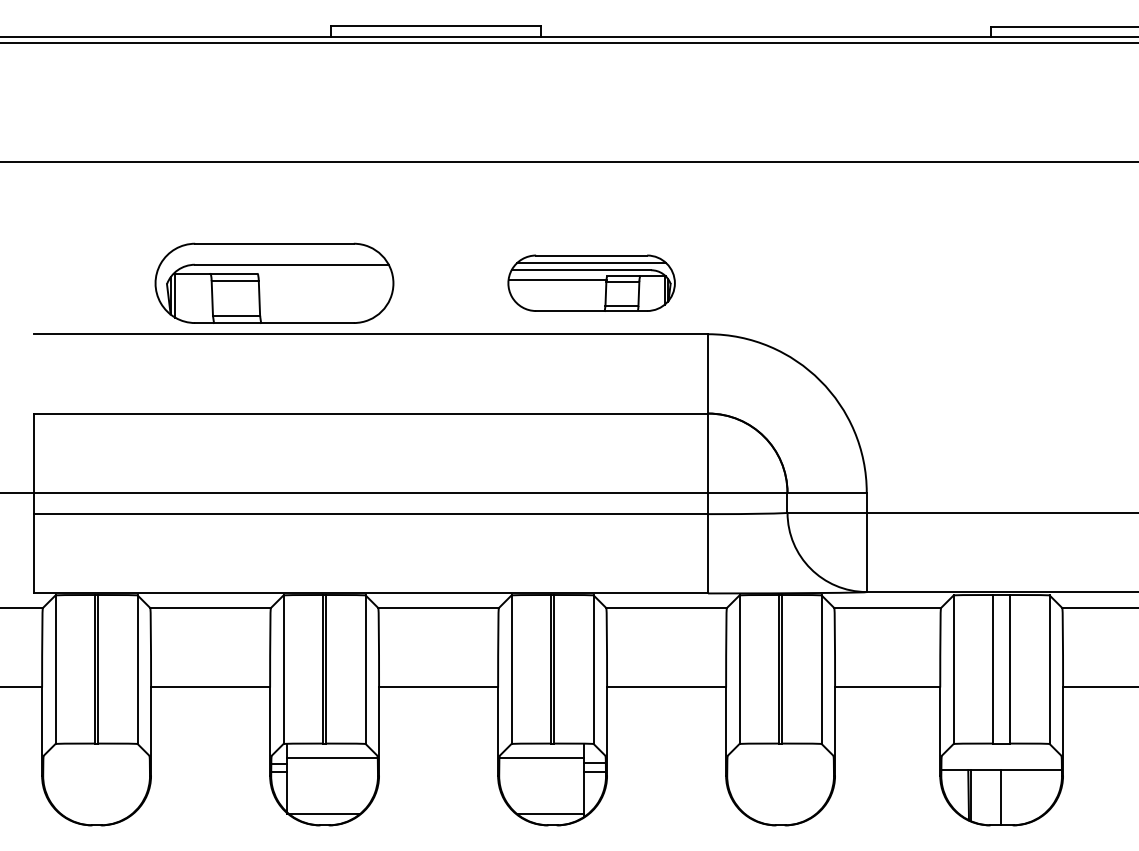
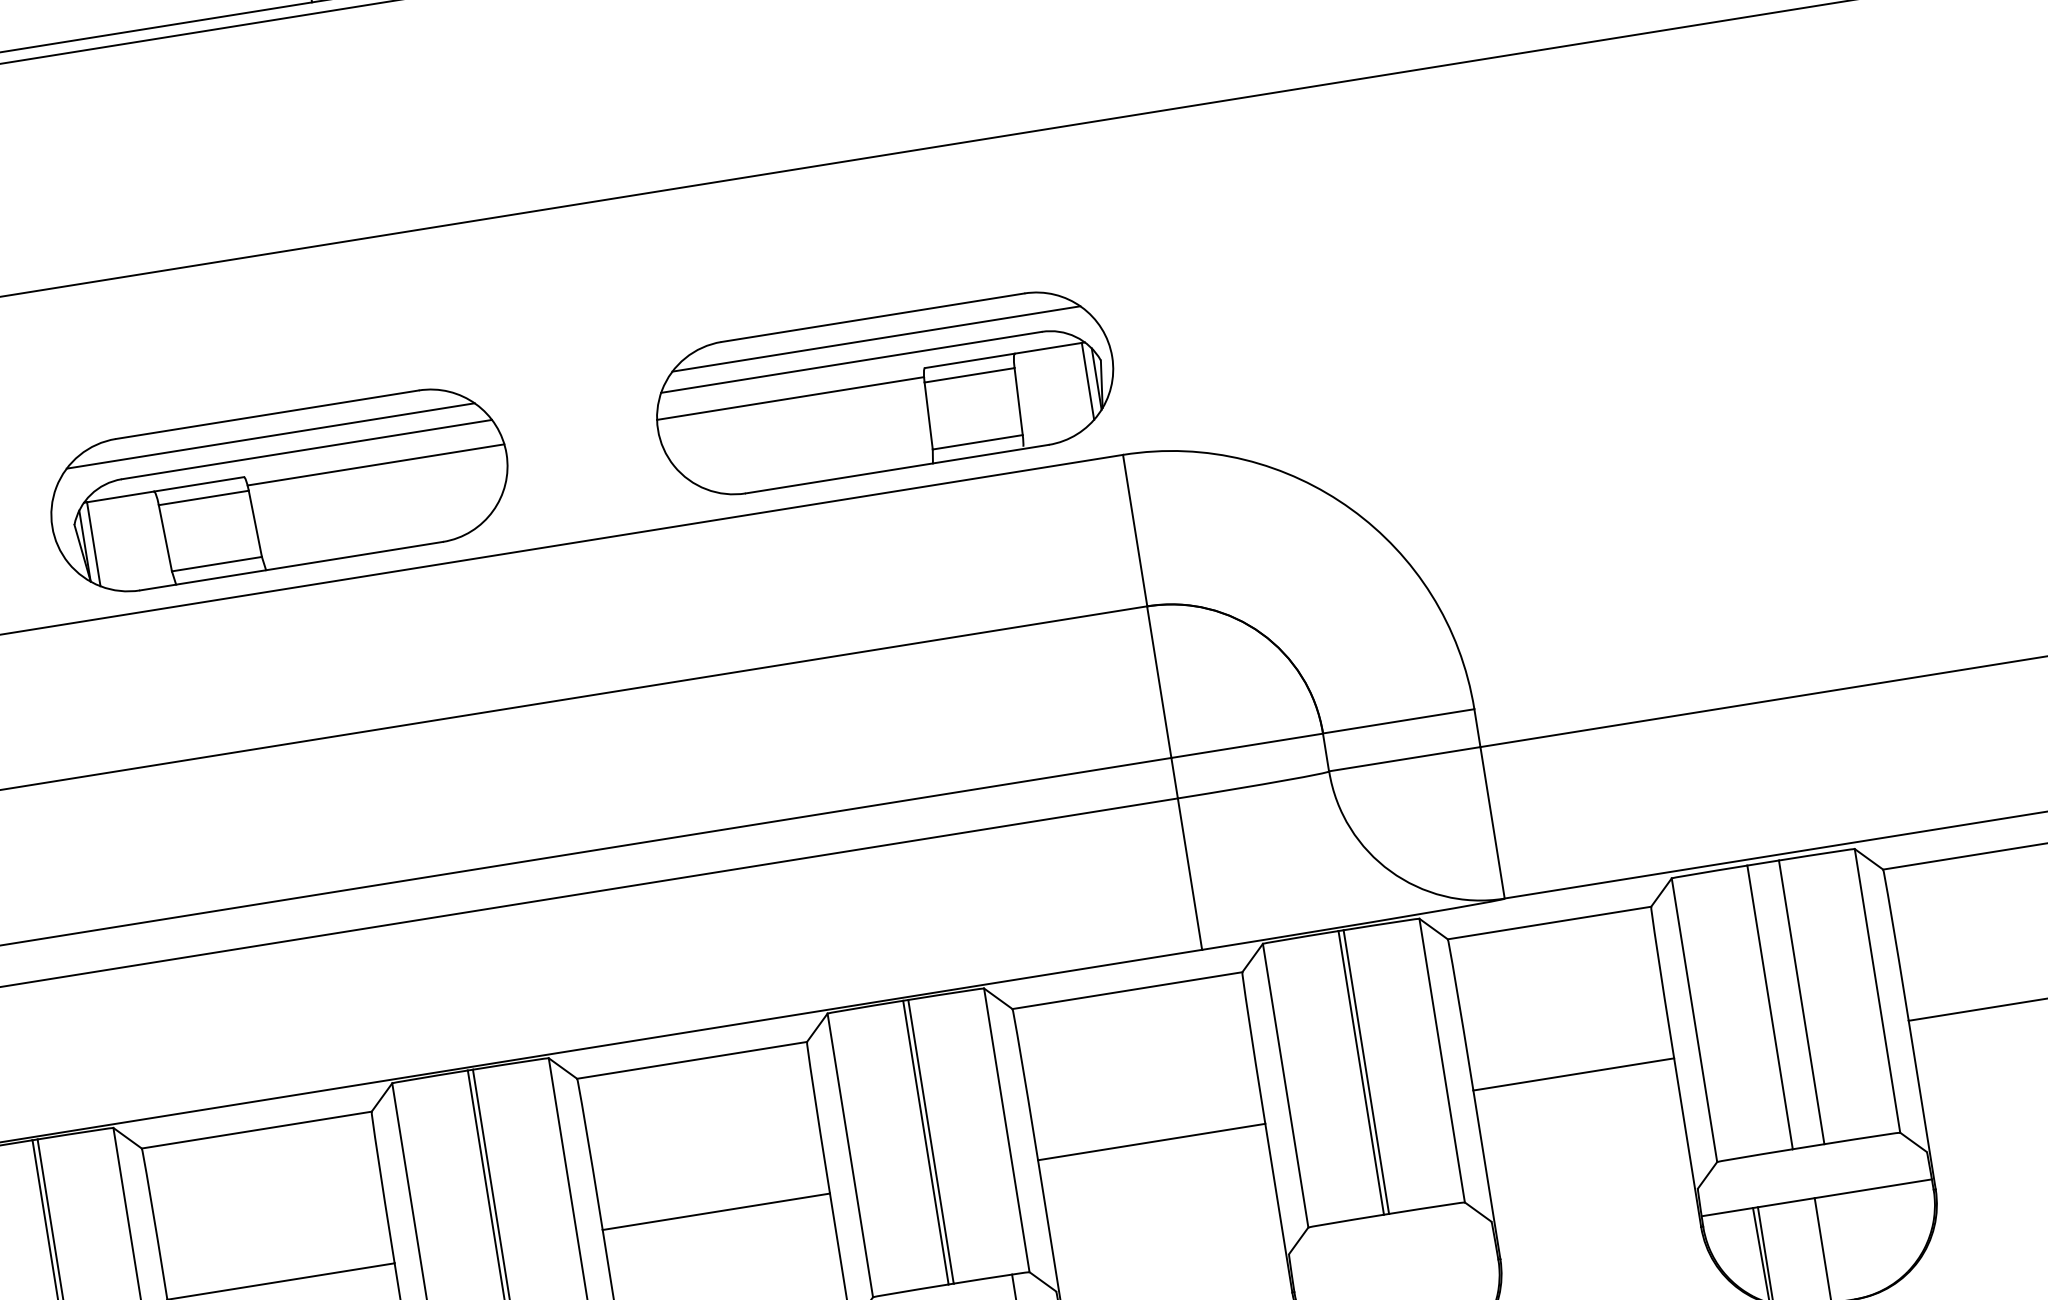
line: (274, 254) -> (270, 435), added
line: (325, 278) -> (375, 465), added
part: (591, 282) -> (884, 391), size x1.43

